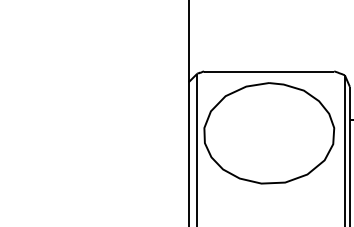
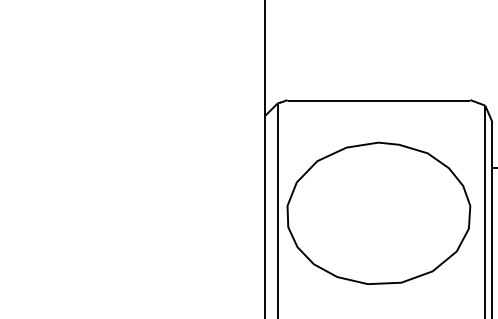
part: (269, 132) -> (378, 212), moved

